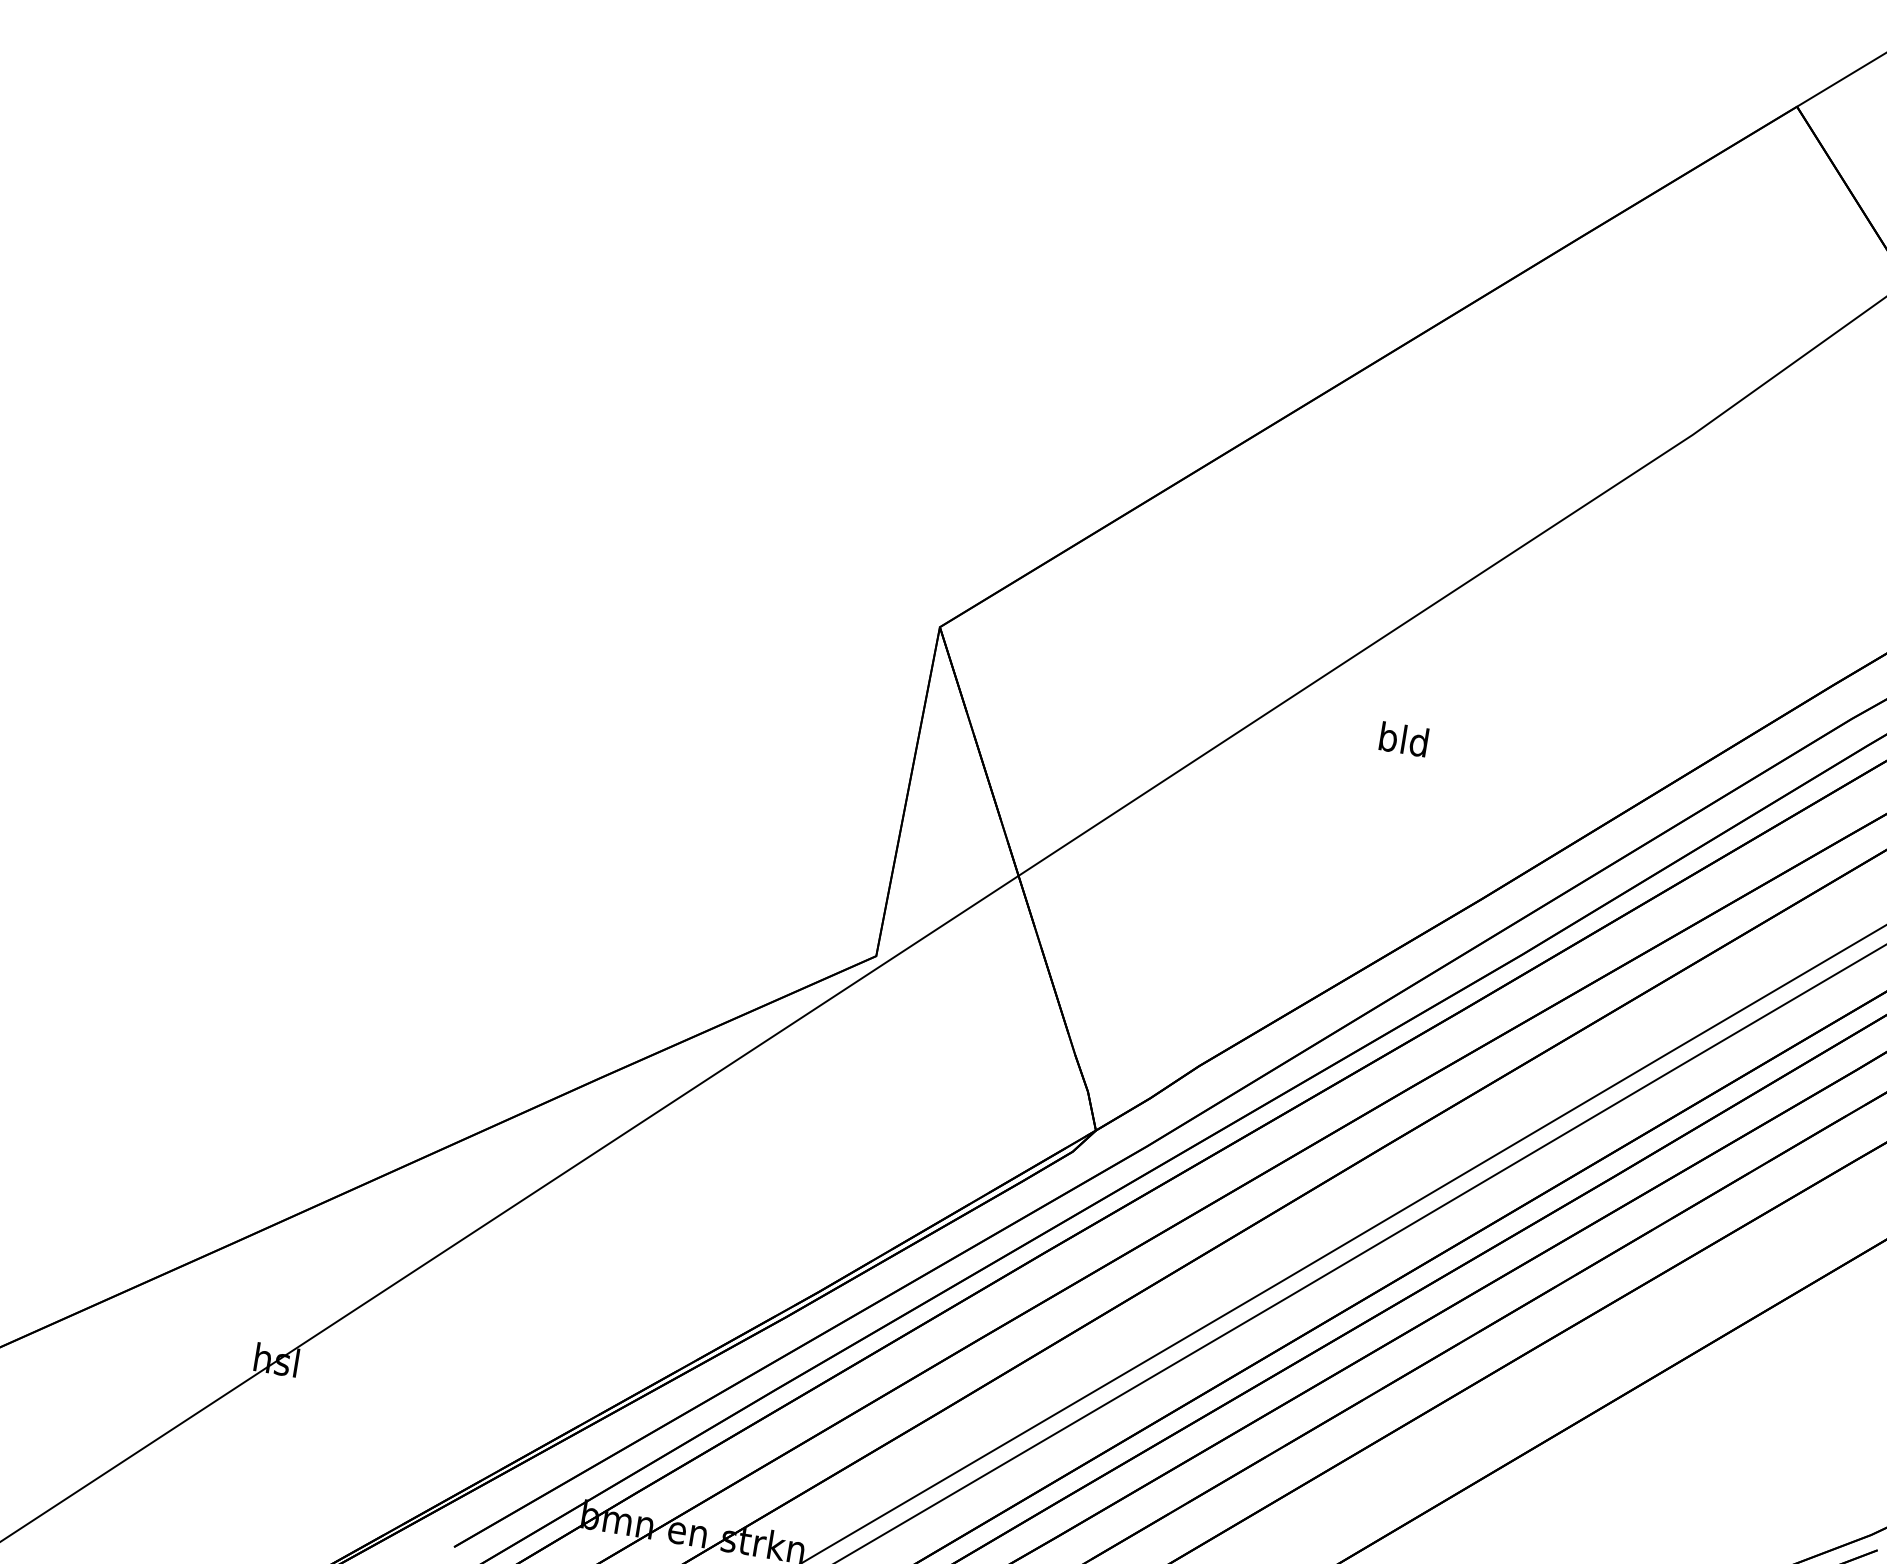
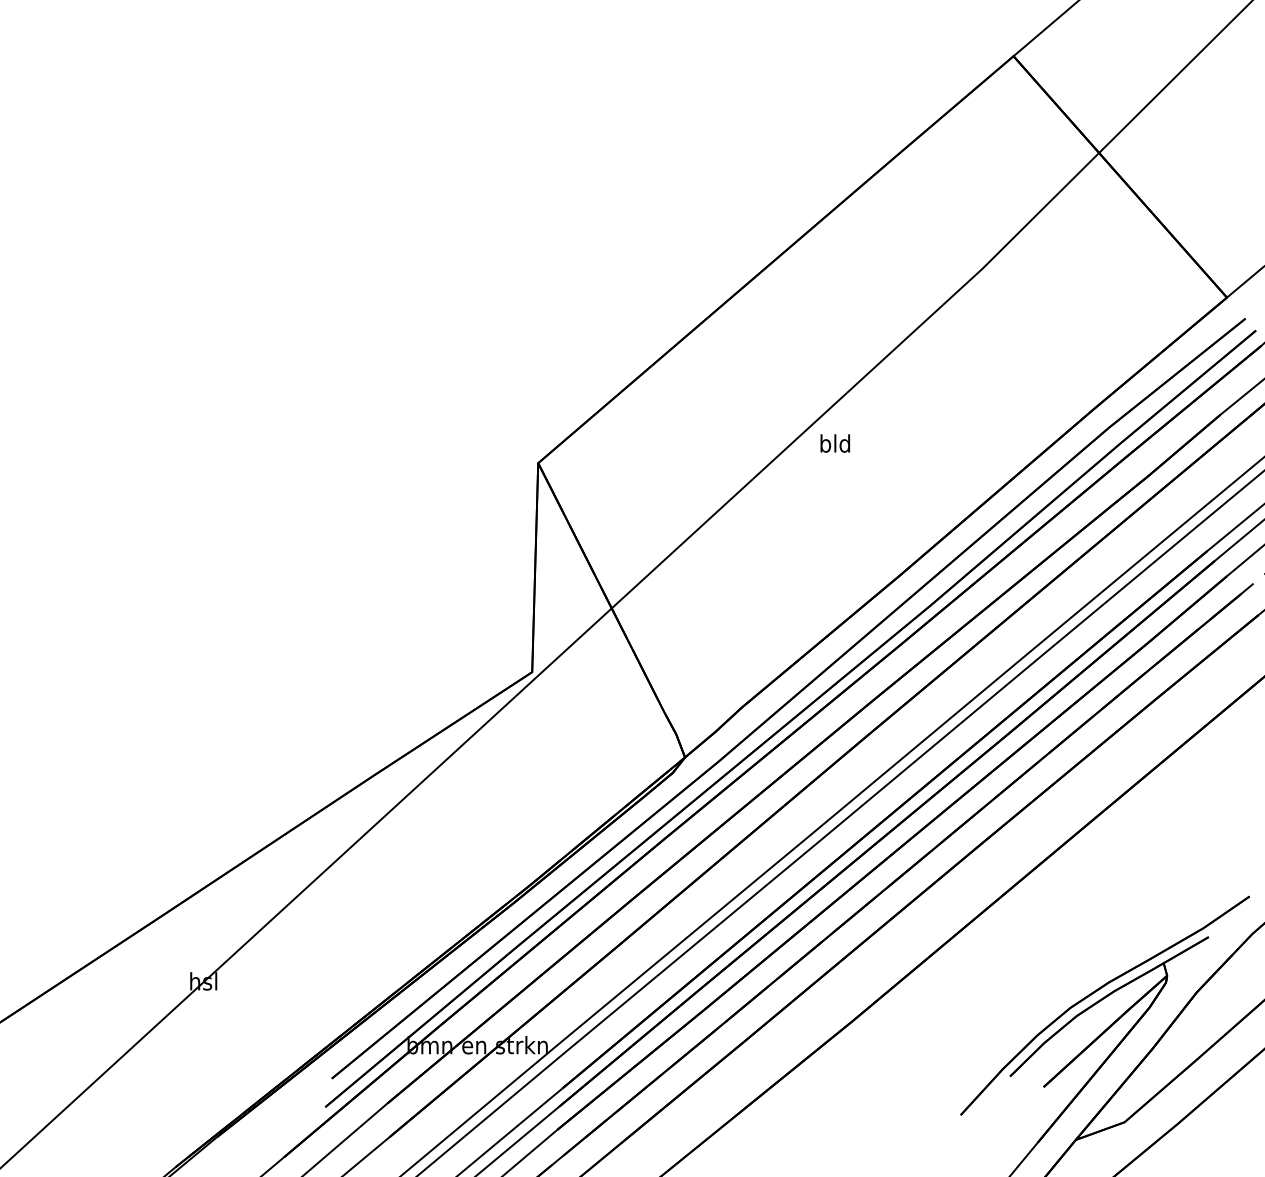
text: (1402, 739) -> (834, 443), moved

